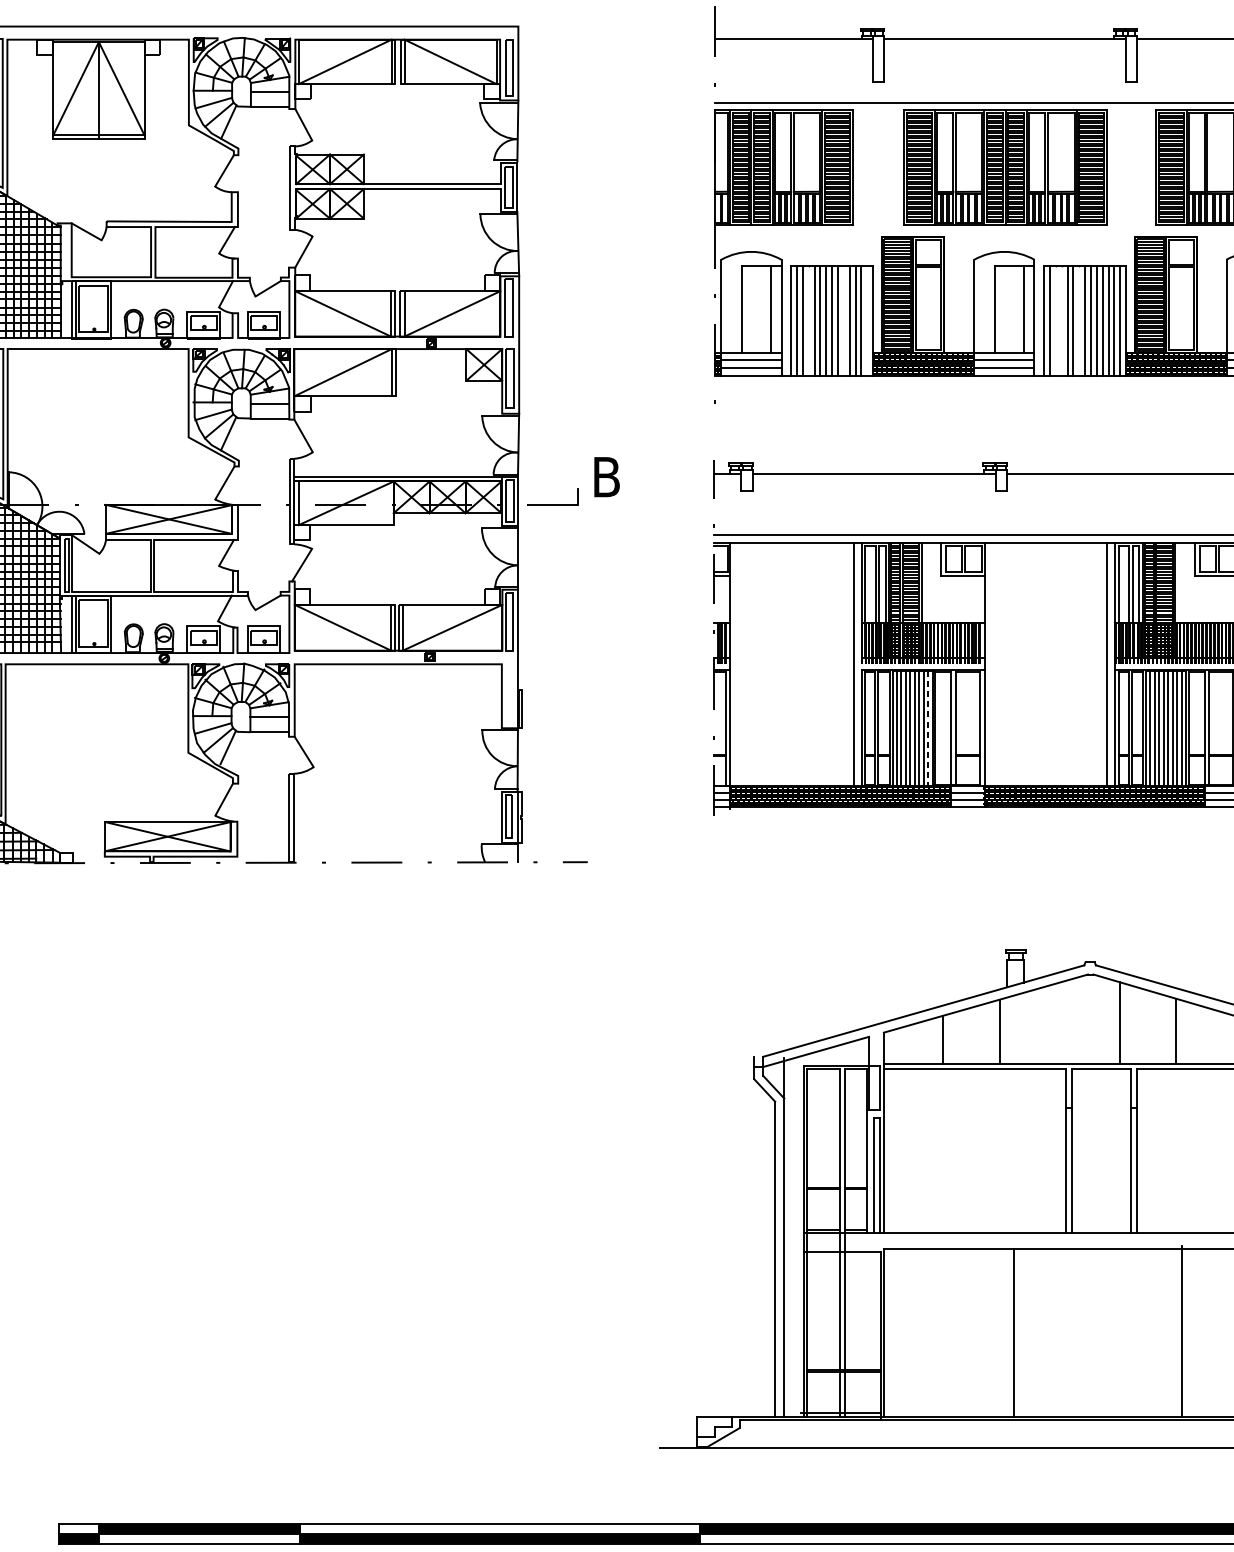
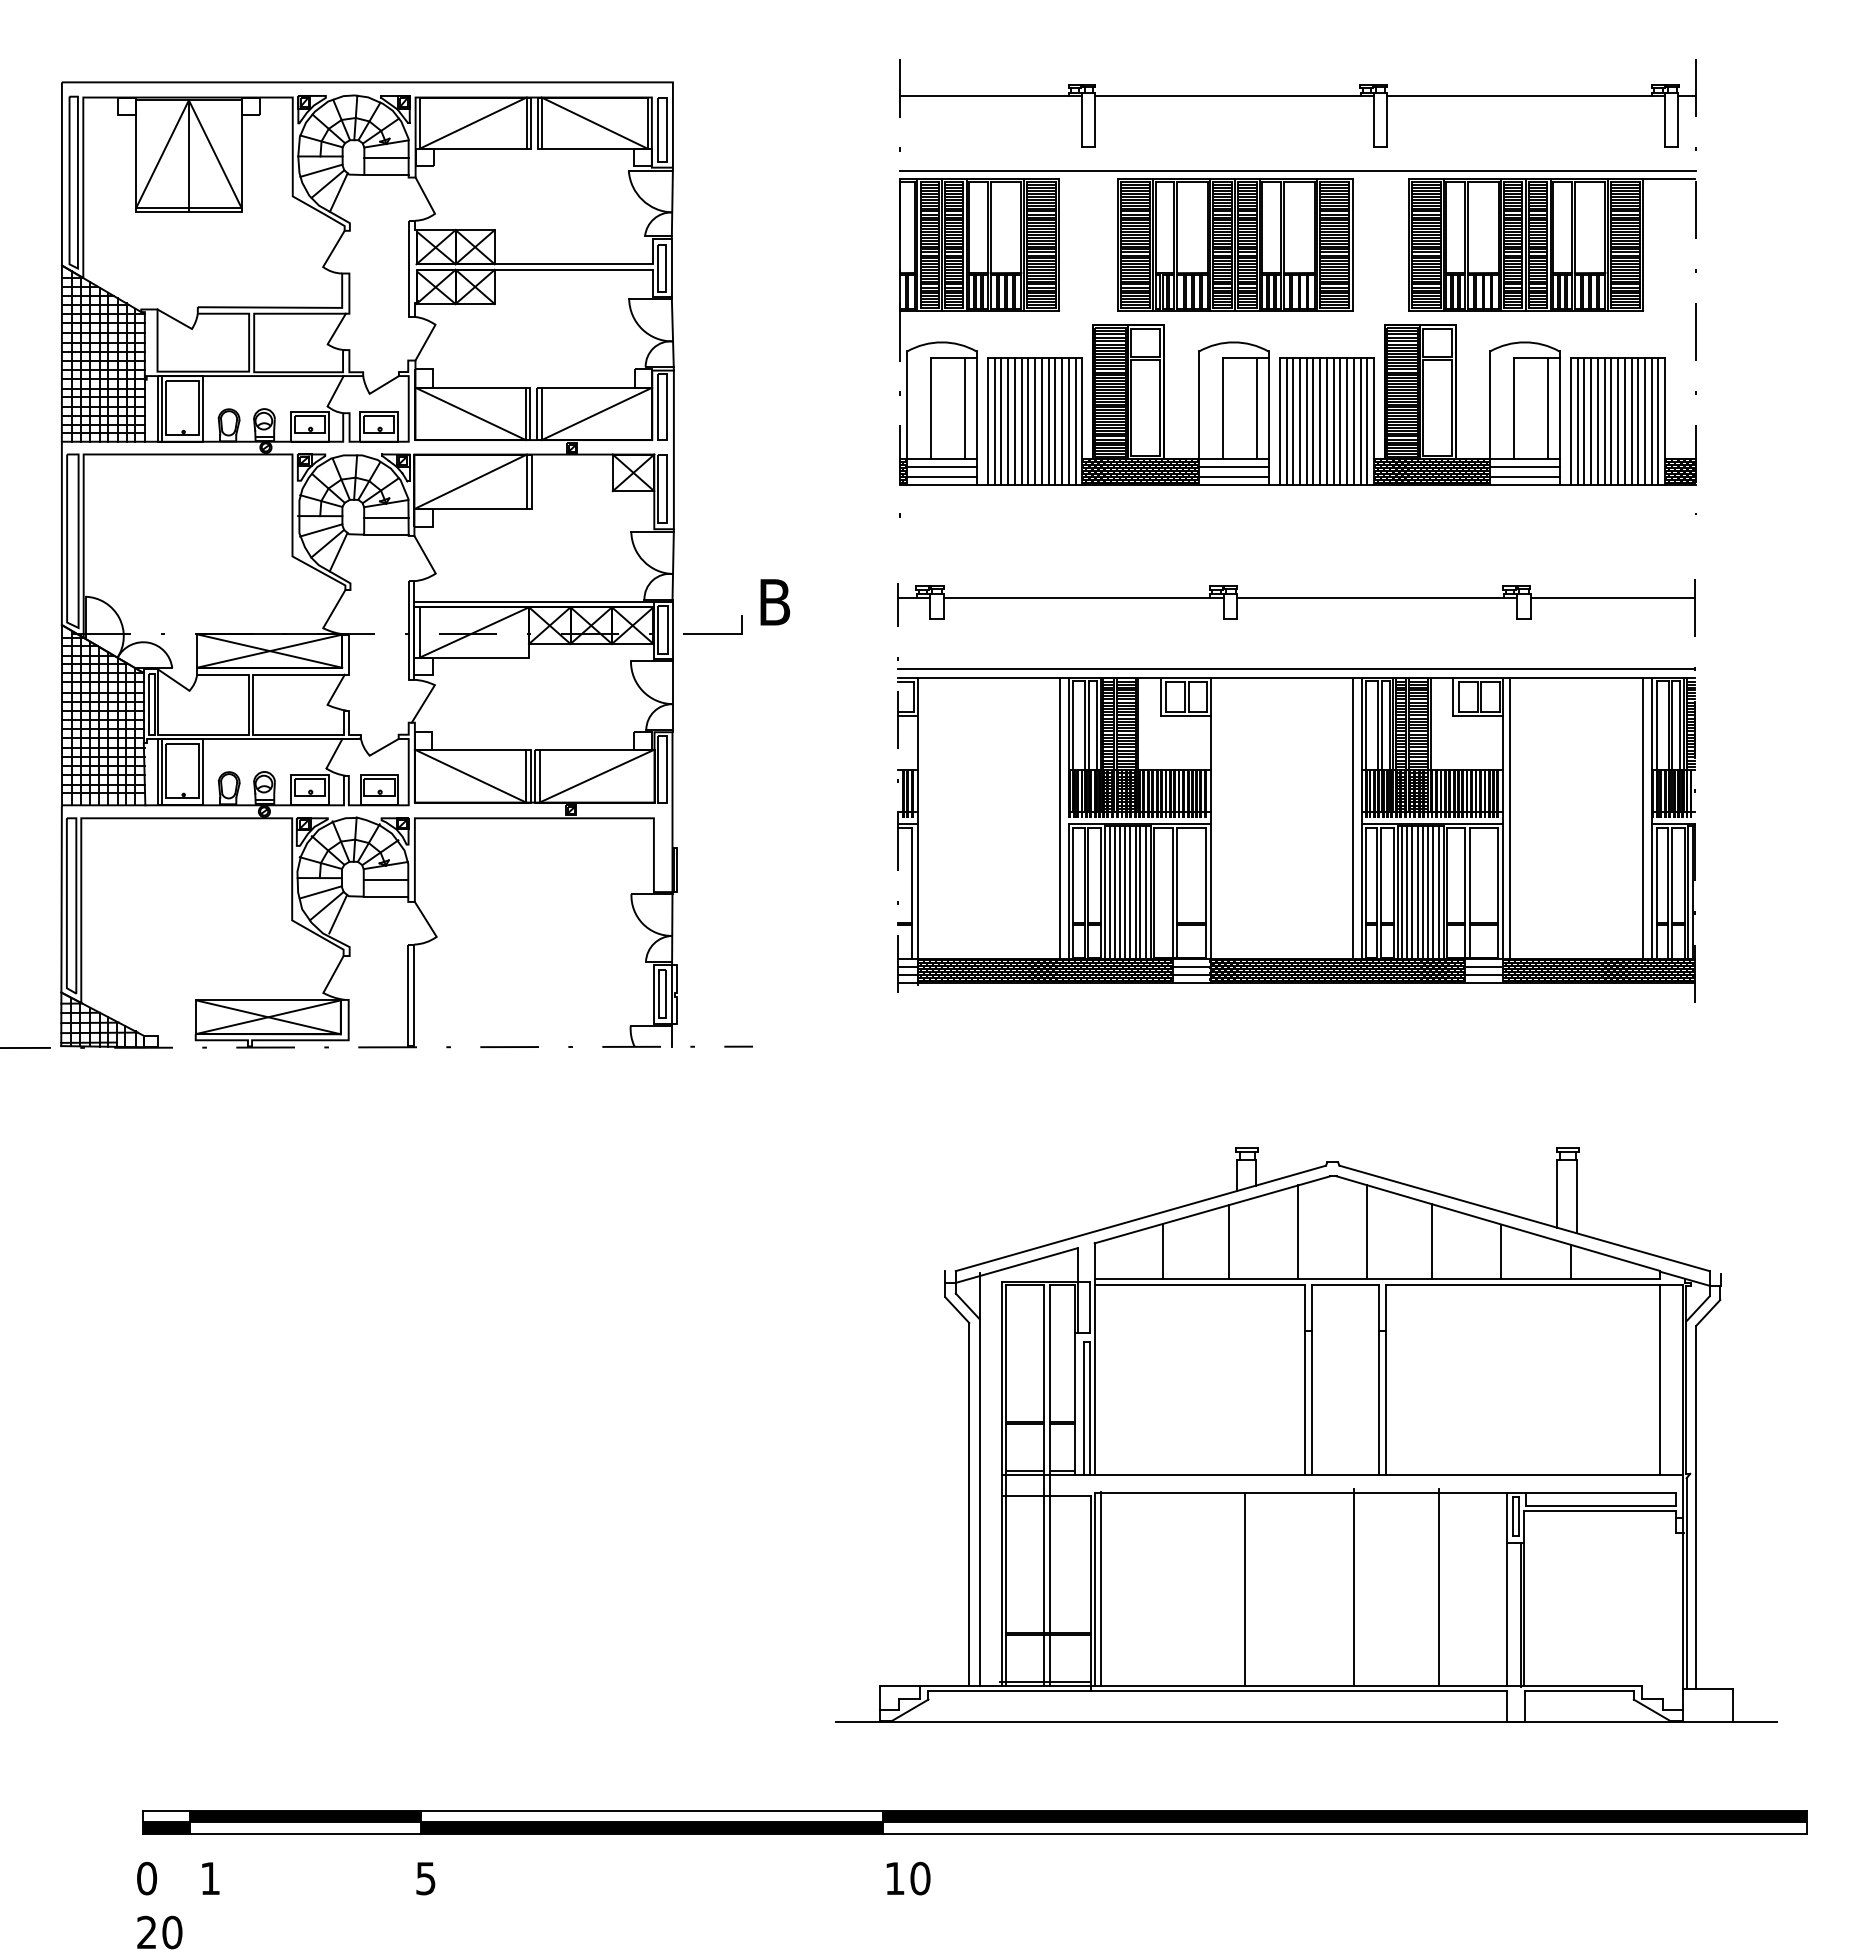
line: (809, 320) -> (1008, 421), added
line: (843, 320) -> (1048, 421), added
line: (867, 320) -> (1075, 421), added
line: (1056, 320) -> (1293, 421), added
line: (1062, 320) -> (1300, 421), added
line: (1079, 320) -> (1320, 421), added
line: (928, 728) -> (1146, 892), dashed -> solid
line: (1060, 1023) -> (1298, 1232), added
line: (1108, 1330) -> (1353, 1587), added
line: (889, 1332) -> (1101, 1589), added

